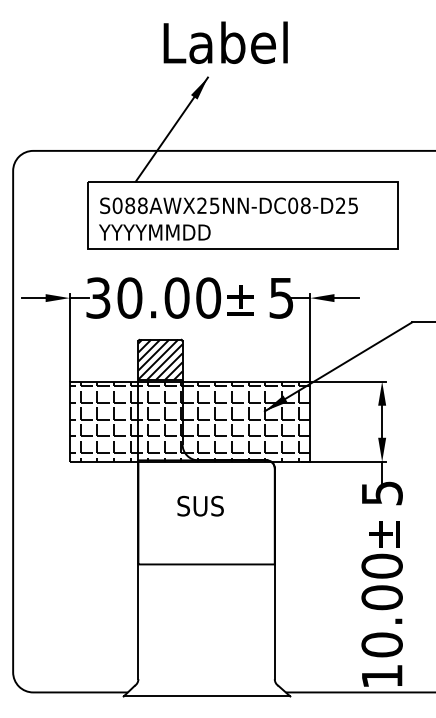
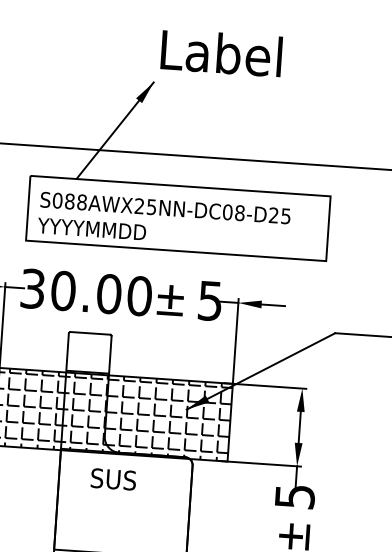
text: (225, 42) -> (221, 52), moved
hatch: (160, 359) -> (89, 352), removed
text: (200, 505) -> (113, 478), moved

